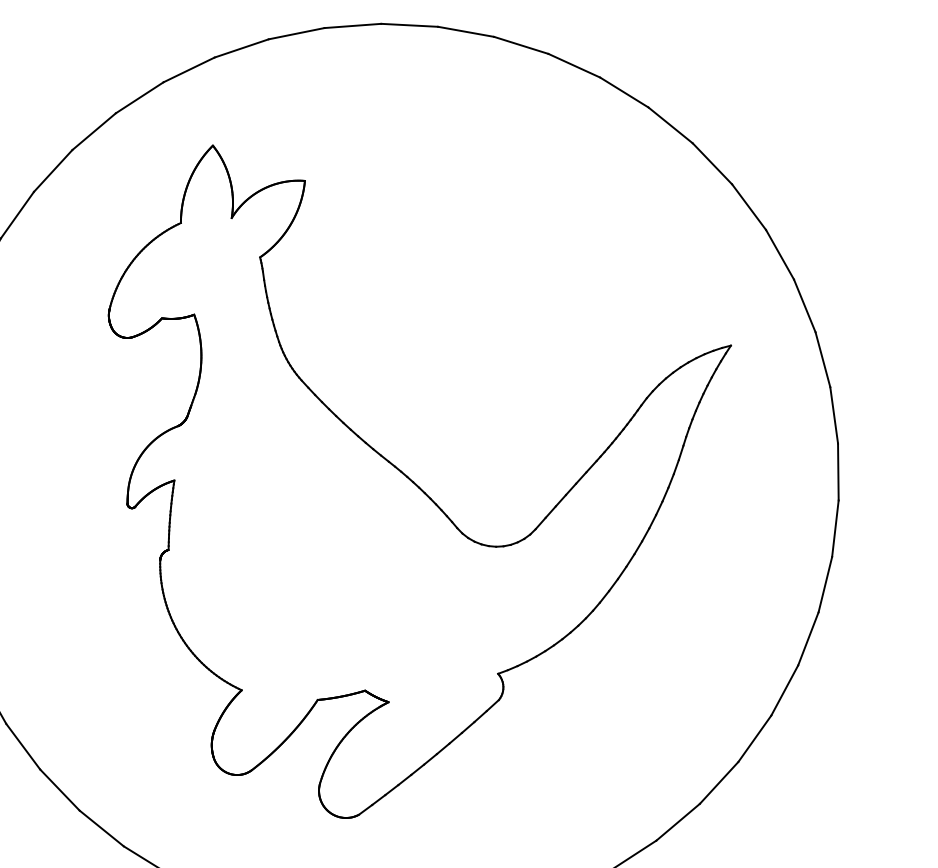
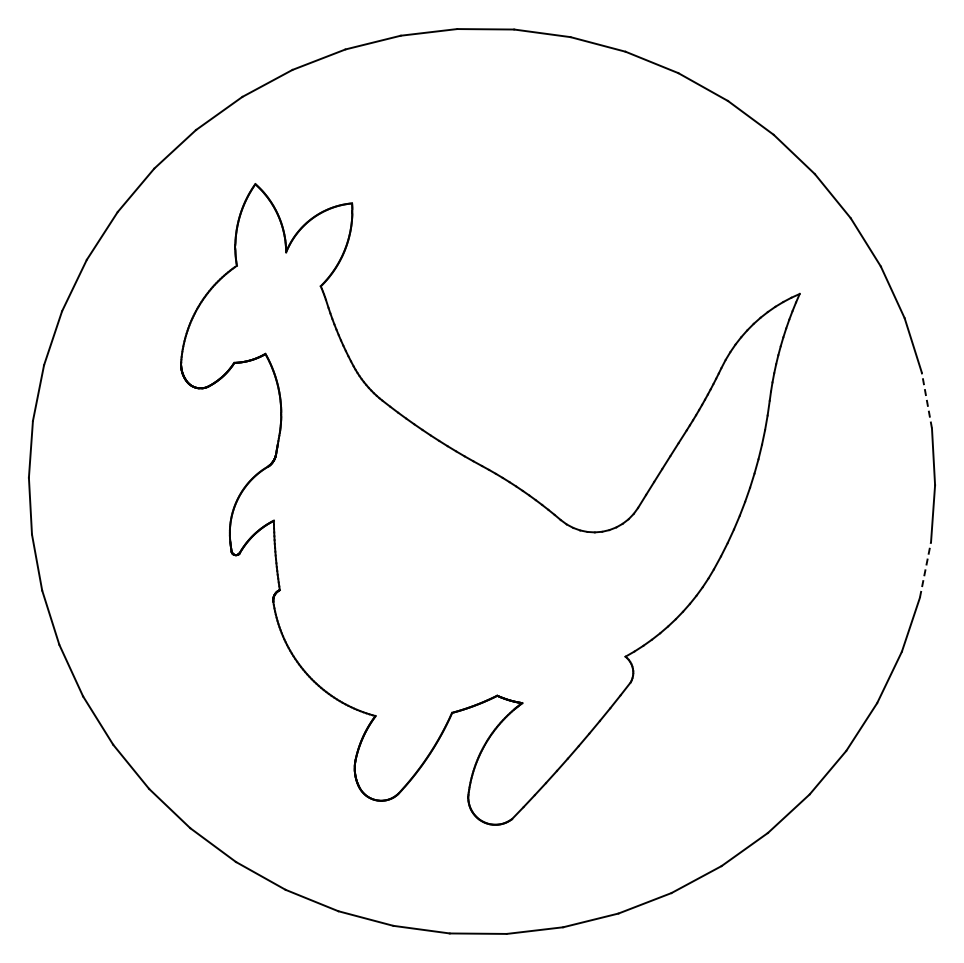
line: (838, 471) -> (926, 399), solid -> dashed
line: (808, 638) -> (925, 569), solid -> dashed

